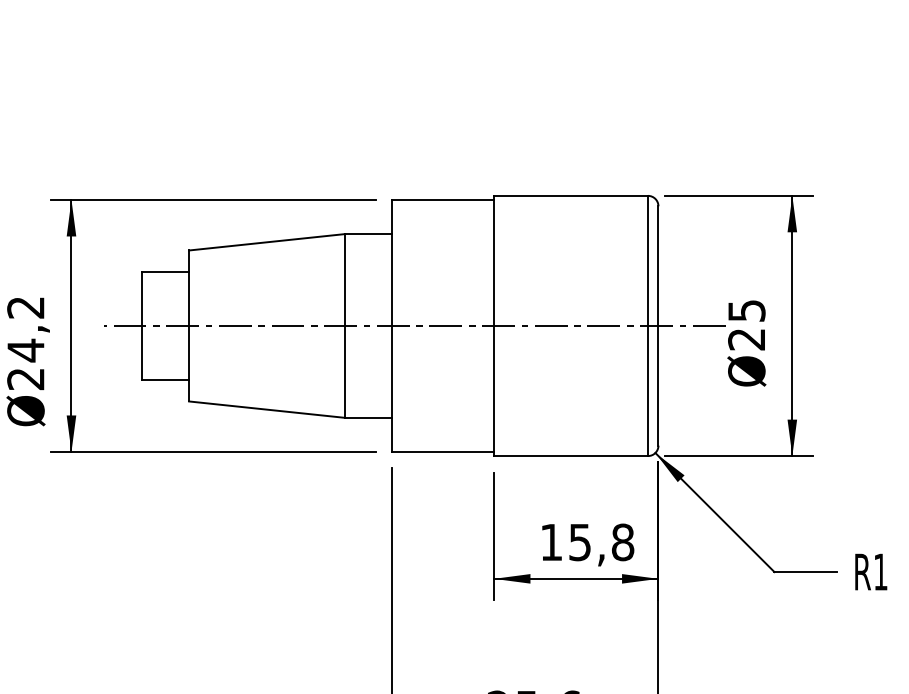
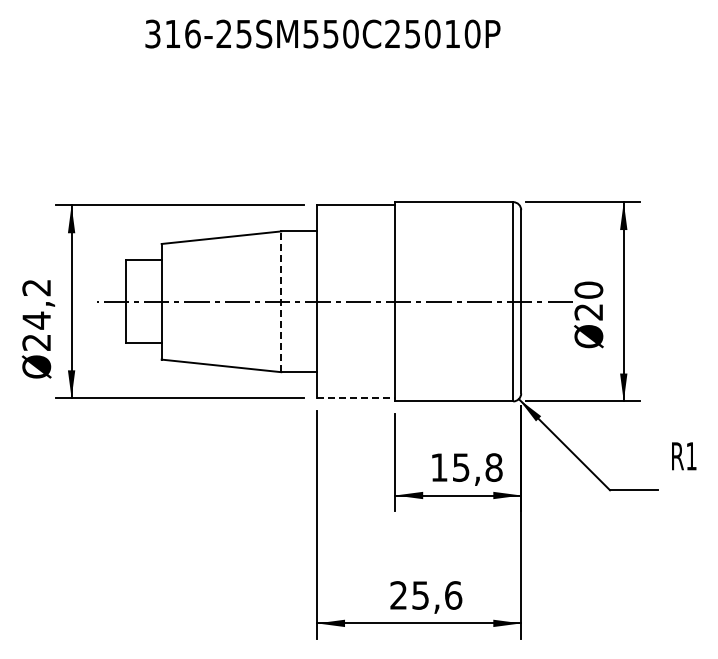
text: (746, 309) -> (588, 289), Ø25 -> Ø20
line: (345, 325) -> (281, 301), solid -> dashed
line: (443, 452) -> (356, 398), solid -> dashed
text: (871, 572) -> (684, 456), moved

